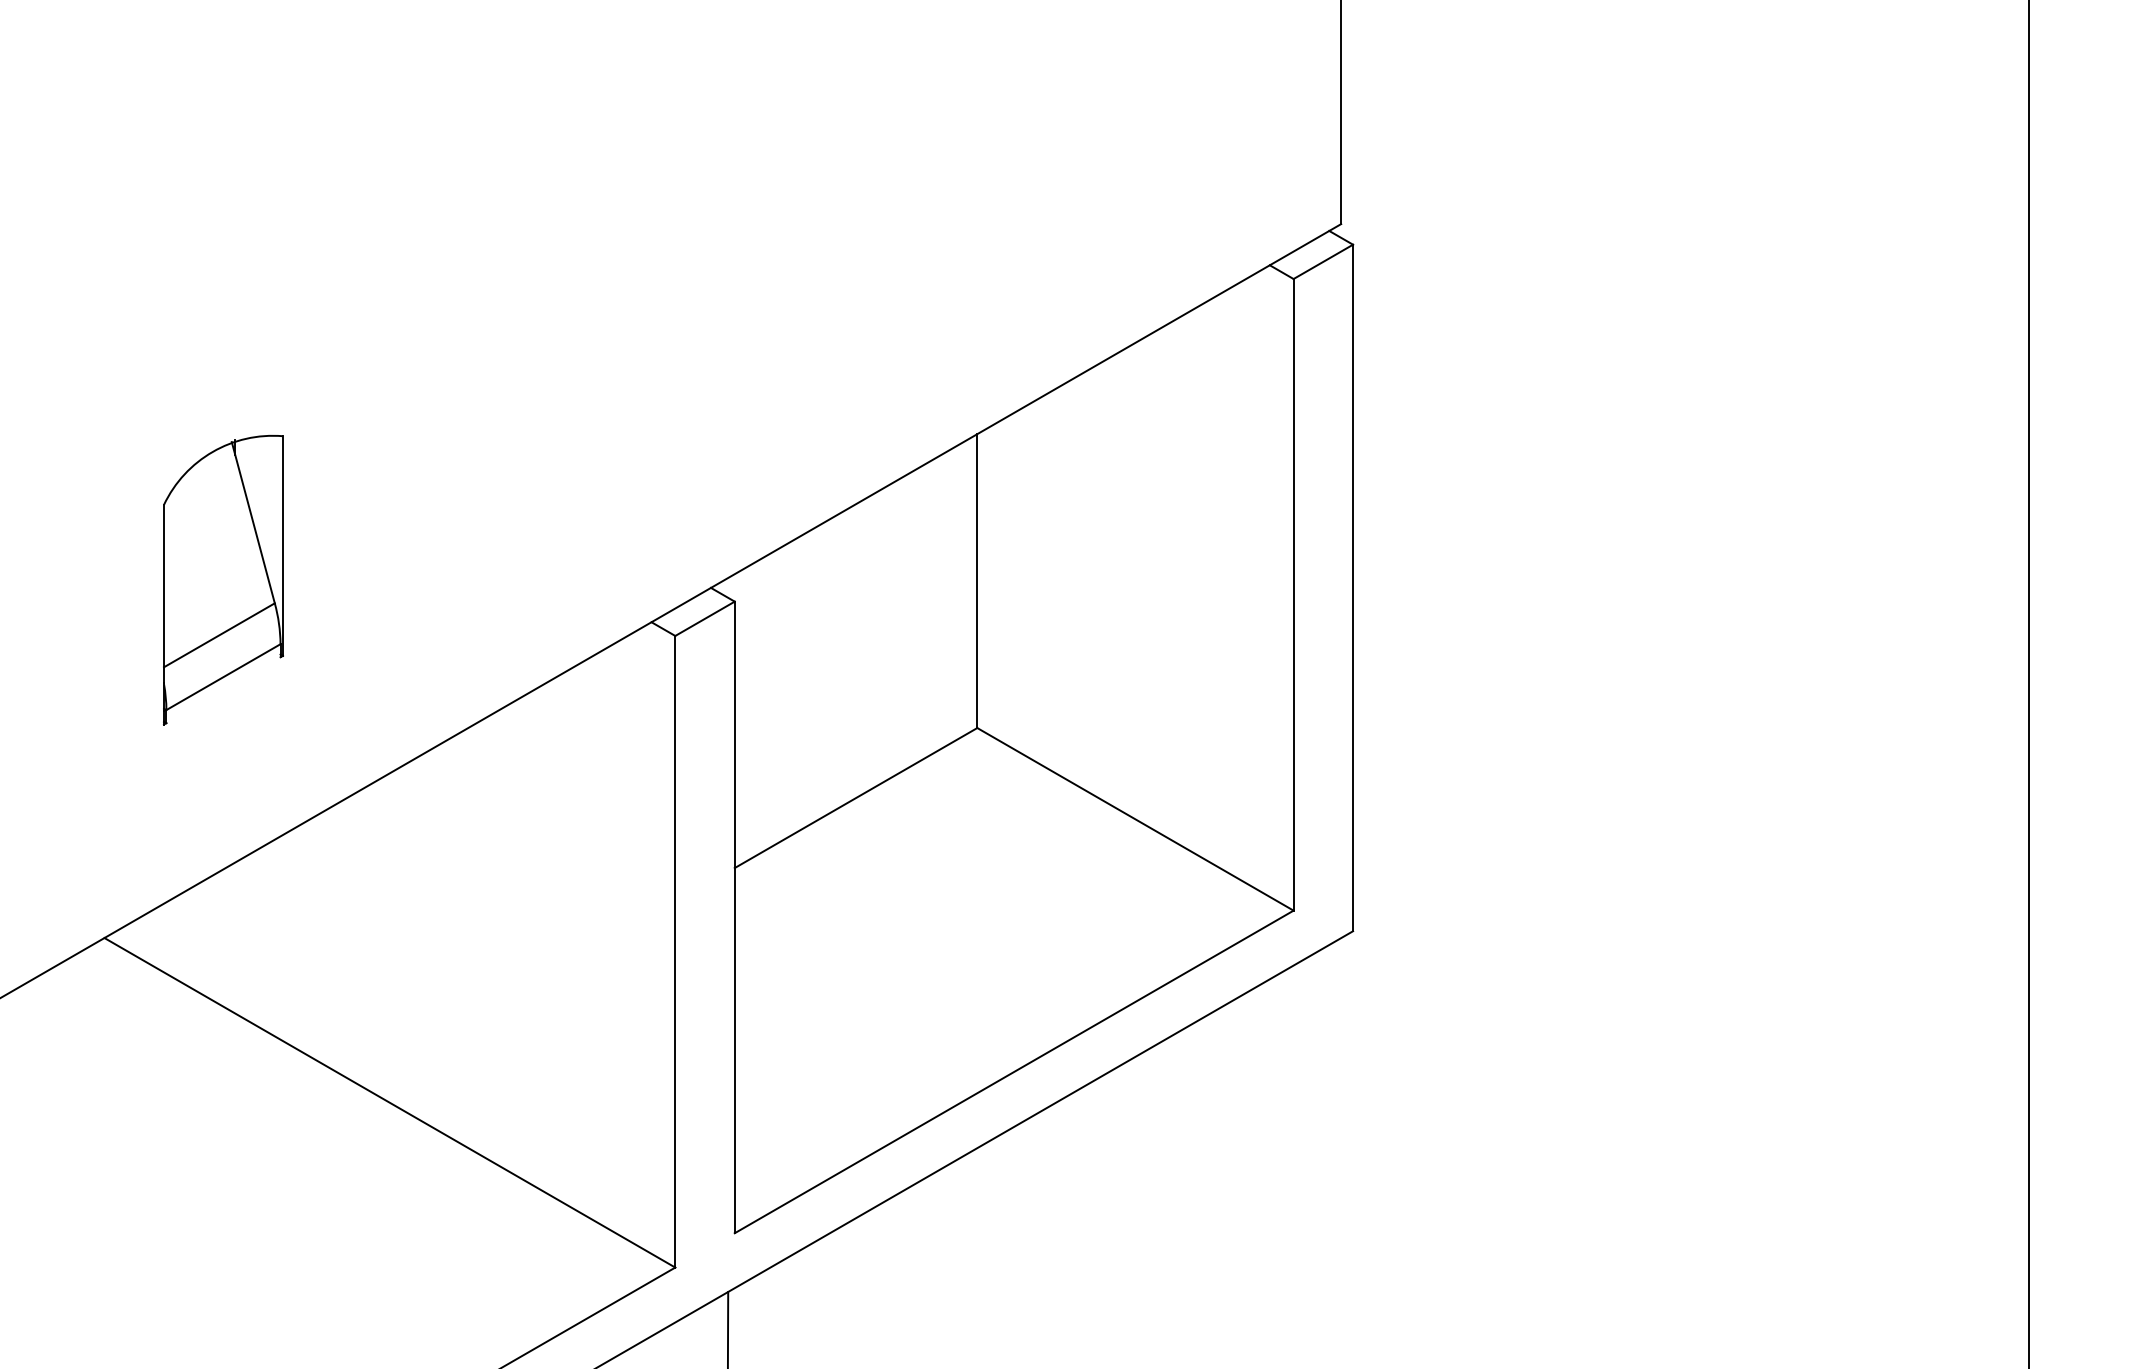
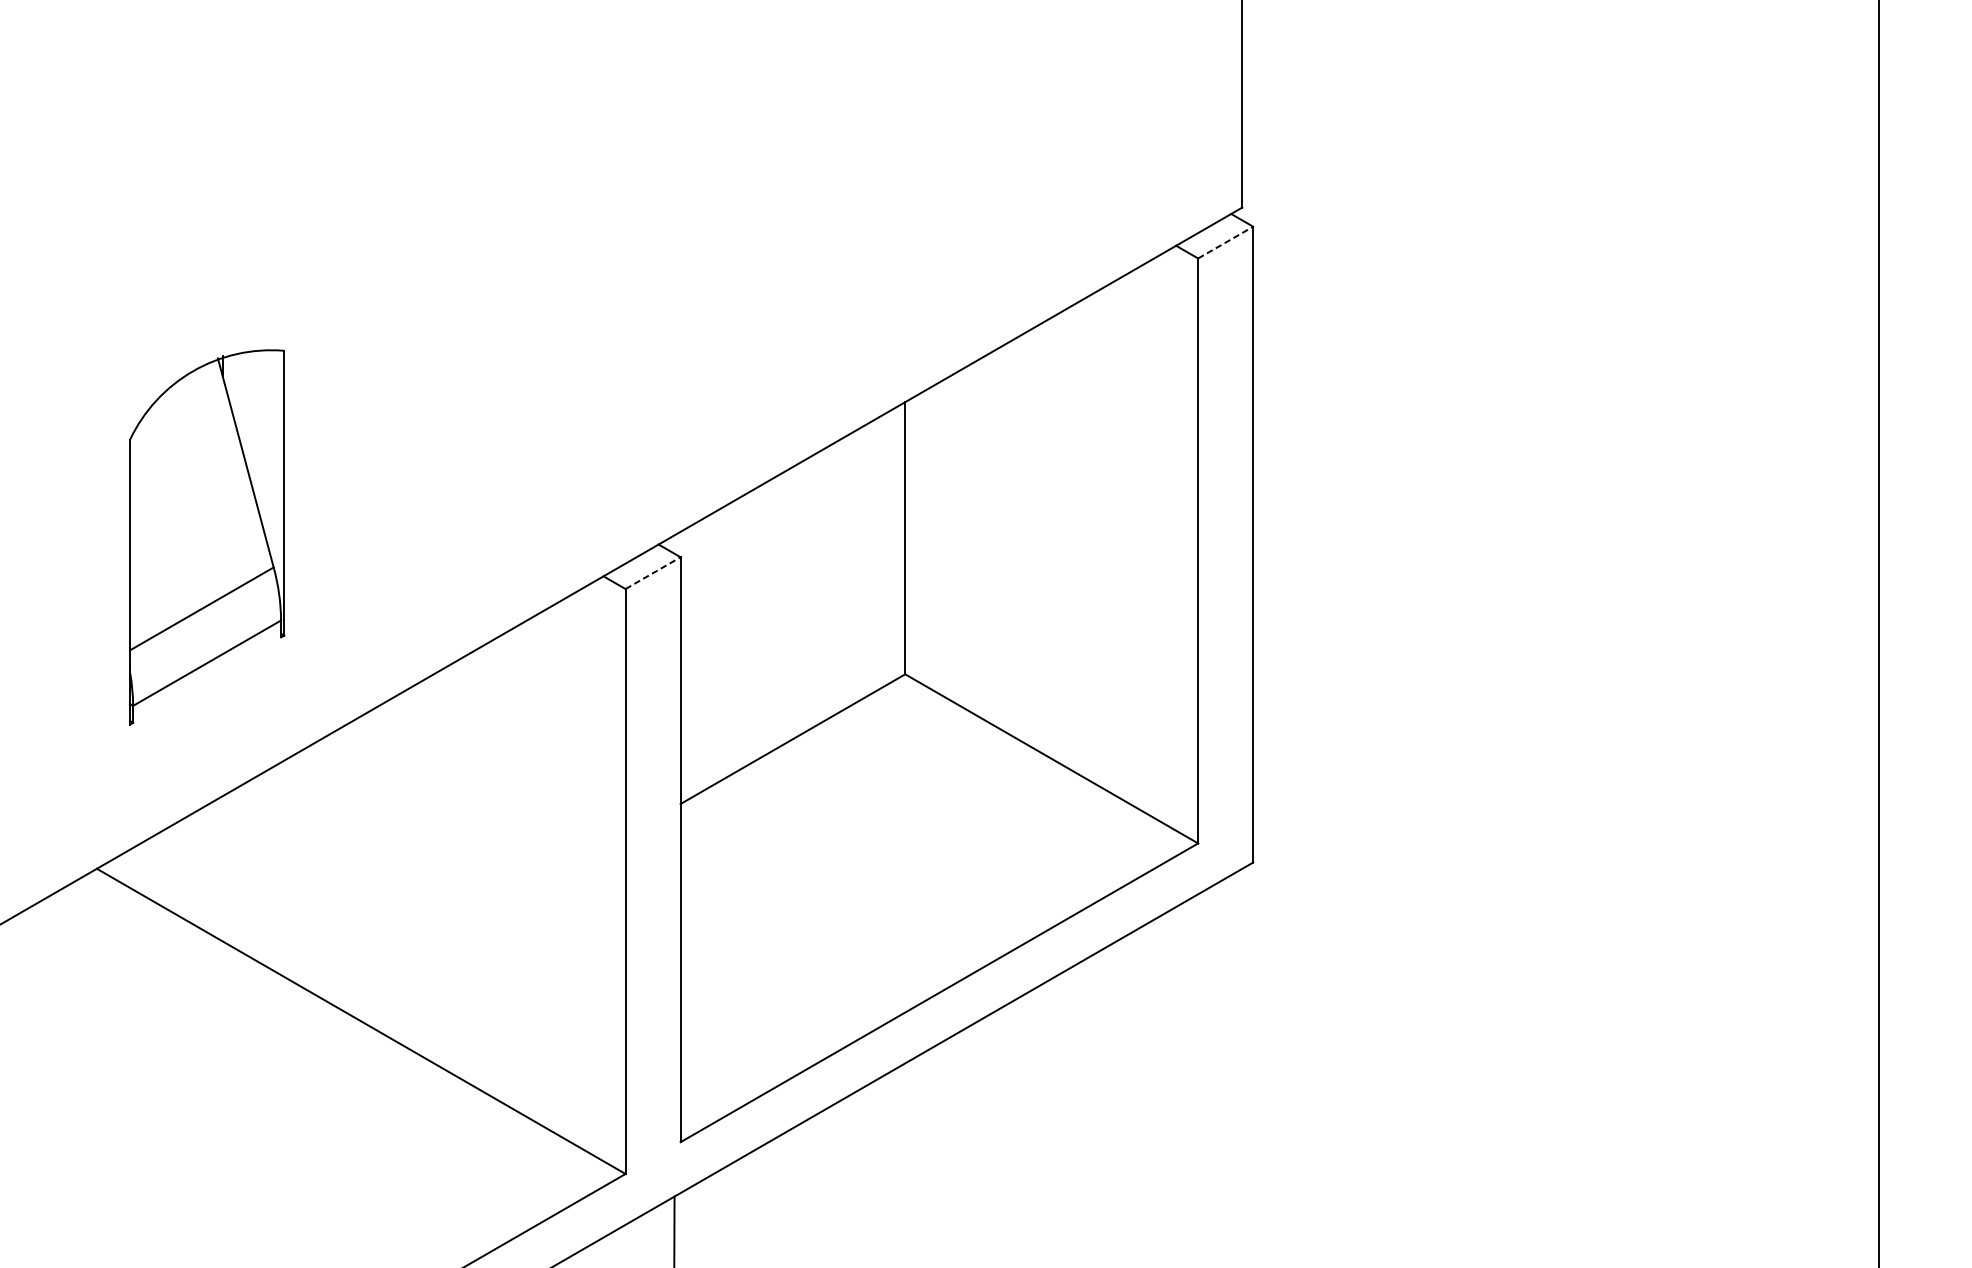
line: (1323, 261) -> (1225, 242), solid -> dashed
part: (223, 579) -> (207, 536), size x1.4
line: (705, 618) -> (653, 572), solid -> dashed

